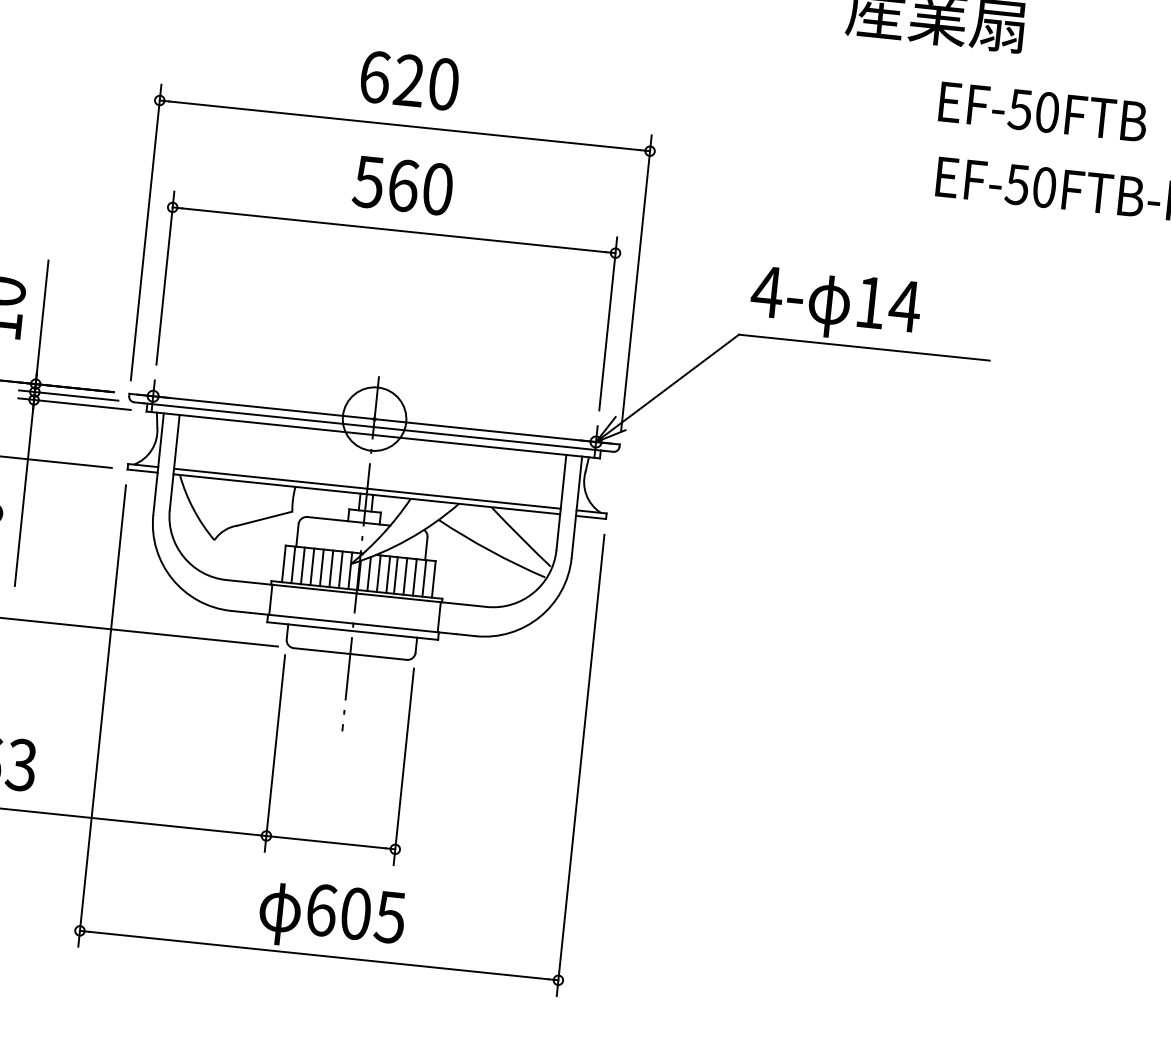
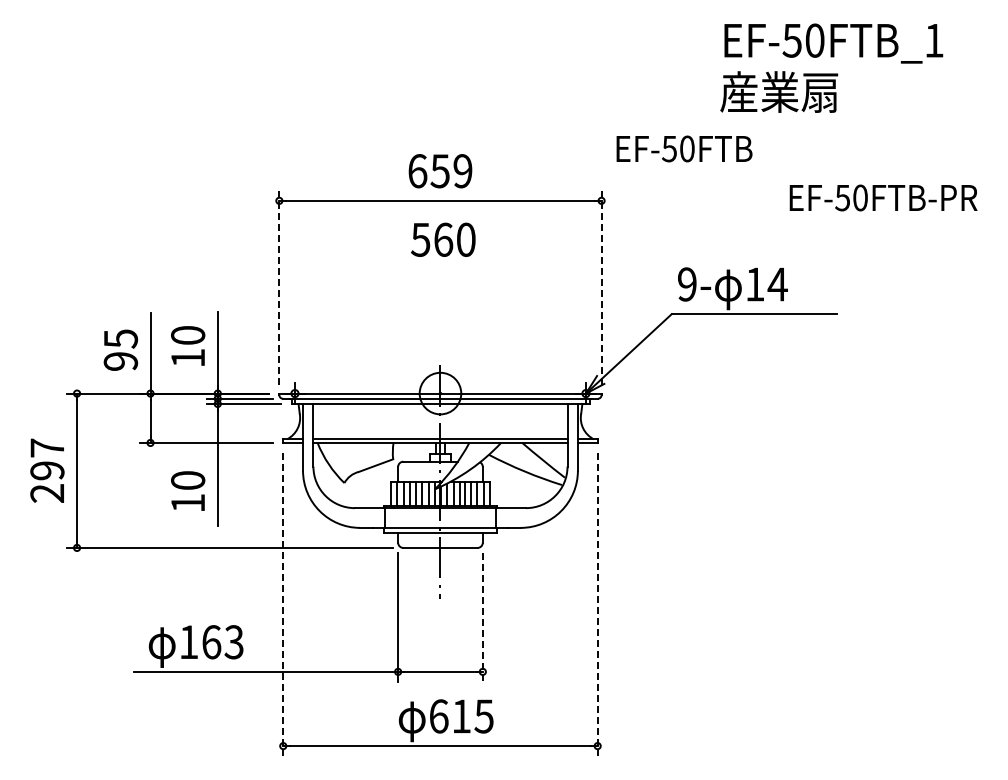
text: (426, 82) -> (451, 171), 620 -> 659
text: (1043, 111) -> (684, 148), moved
part: (394, 230) -> (440, 269), removed
line: (146, 232) -> (279, 287), solid -> dashed
line: (636, 283) -> (601, 287), solid -> dashed
text: (767, 291) -> (687, 284), 4- -> 9-
line: (102, 715) -> (283, 604), solid -> dashed
line: (580, 764) -> (597, 604), solid -> dashed
line: (403, 766) -> (482, 617), solid -> dashed
text: (355, 913) -> (461, 716), 605 -> 615

